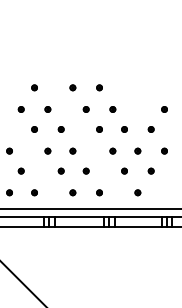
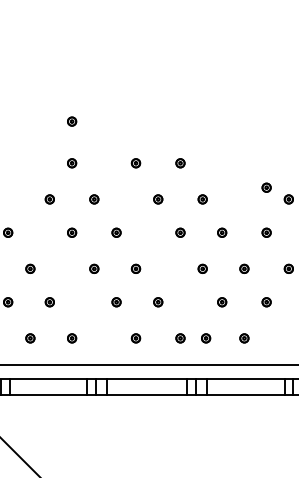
part: (34, 62) -> (71, 121), added
part: (150, 102) -> (265, 187), added
part: (114, 192) -> (205, 337), added

